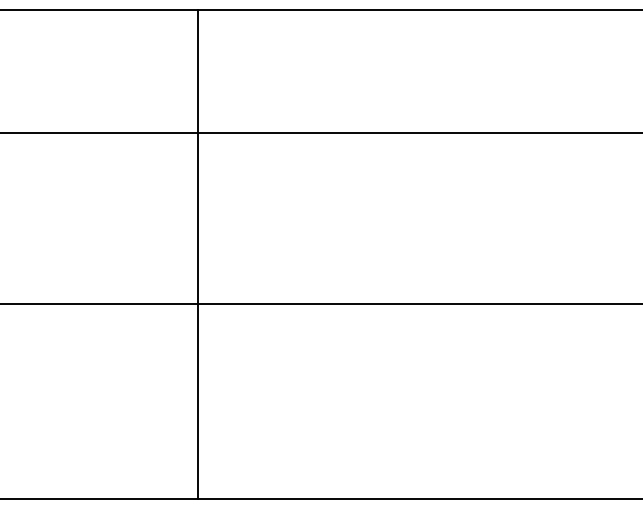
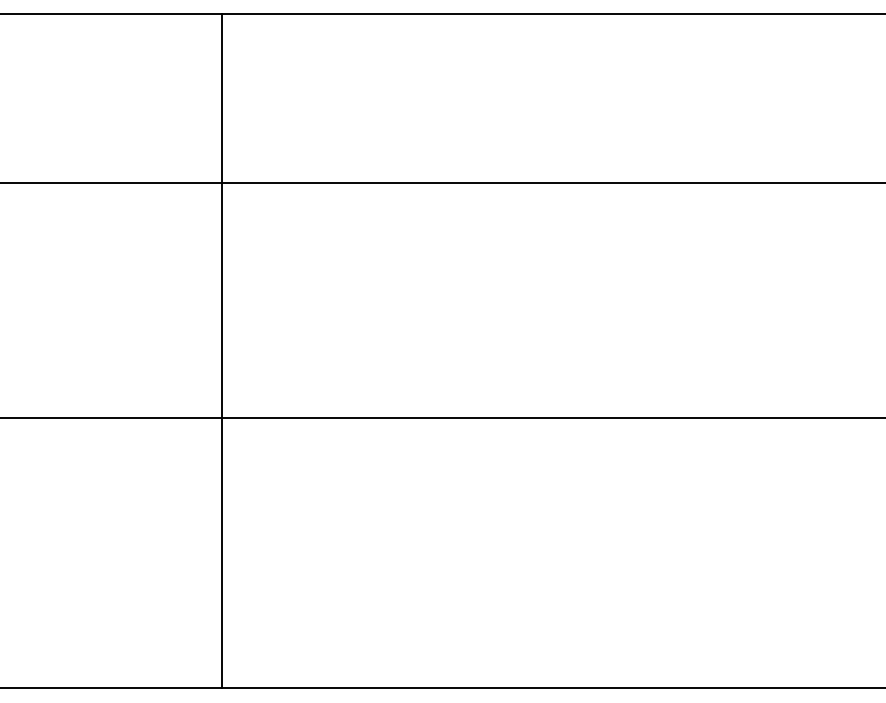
line: (198, 254) -> (222, 350), moved

